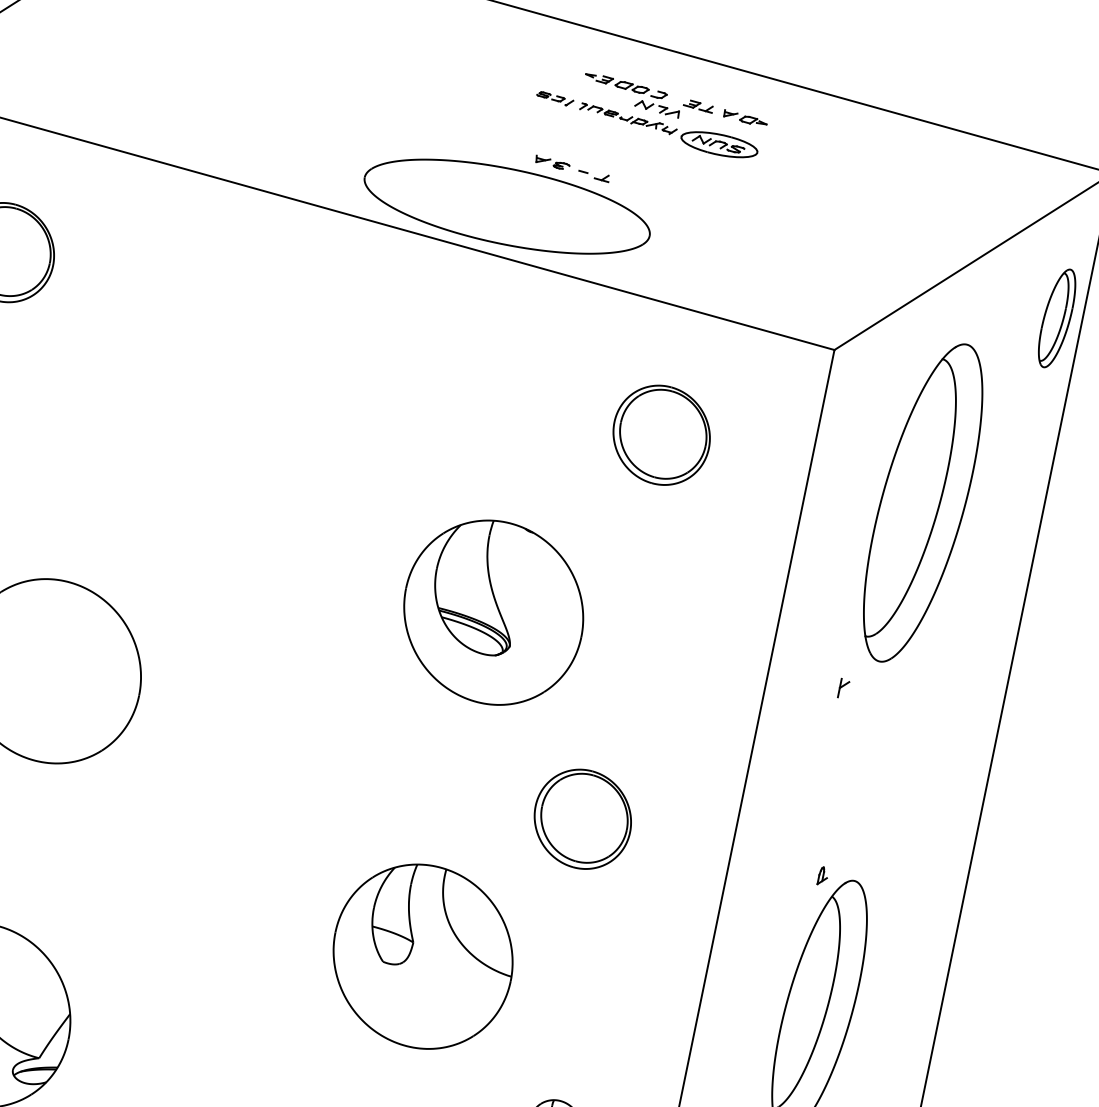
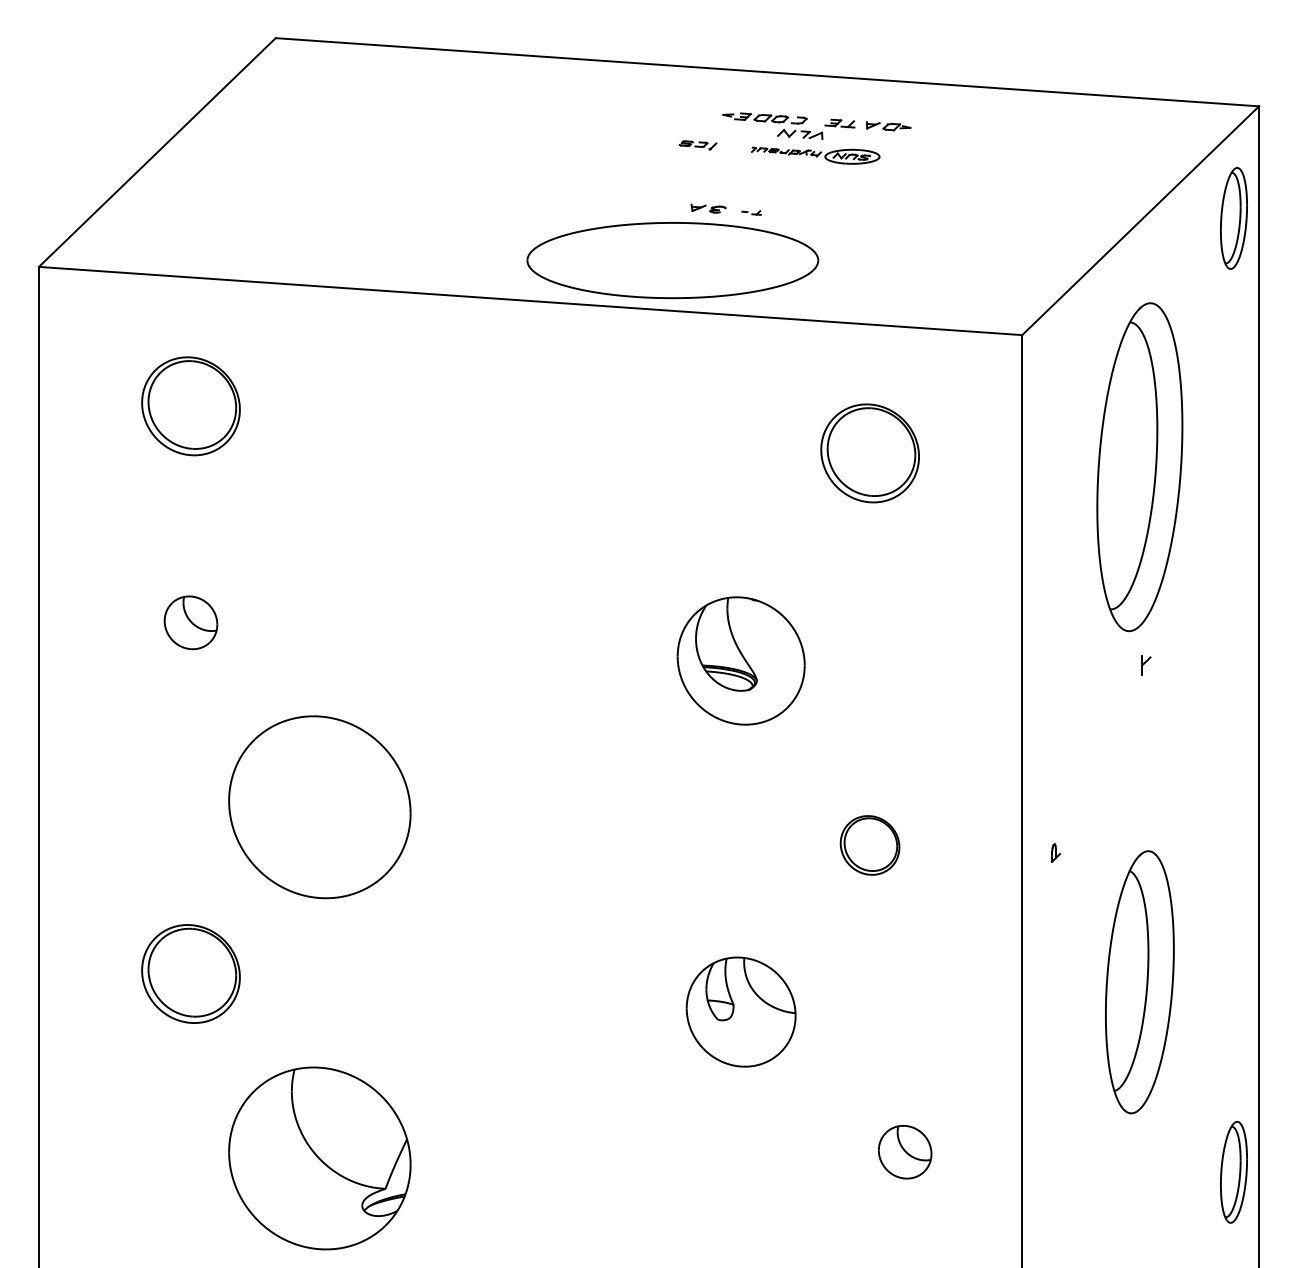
part: (668, 132) -> (815, 155), size x0.7
part: (593, 175) -> (751, 212), size x0.6
part: (1056, 318) -> (1233, 218), moved
part: (493, 612) -> (740, 660), size x0.7
part: (843, 689) -> (1146, 665), moved
part: (582, 819) -> (869, 845), size x0.6
part: (822, 875) -> (1055, 852), moved
part: (422, 955) -> (740, 1011), size x0.6

